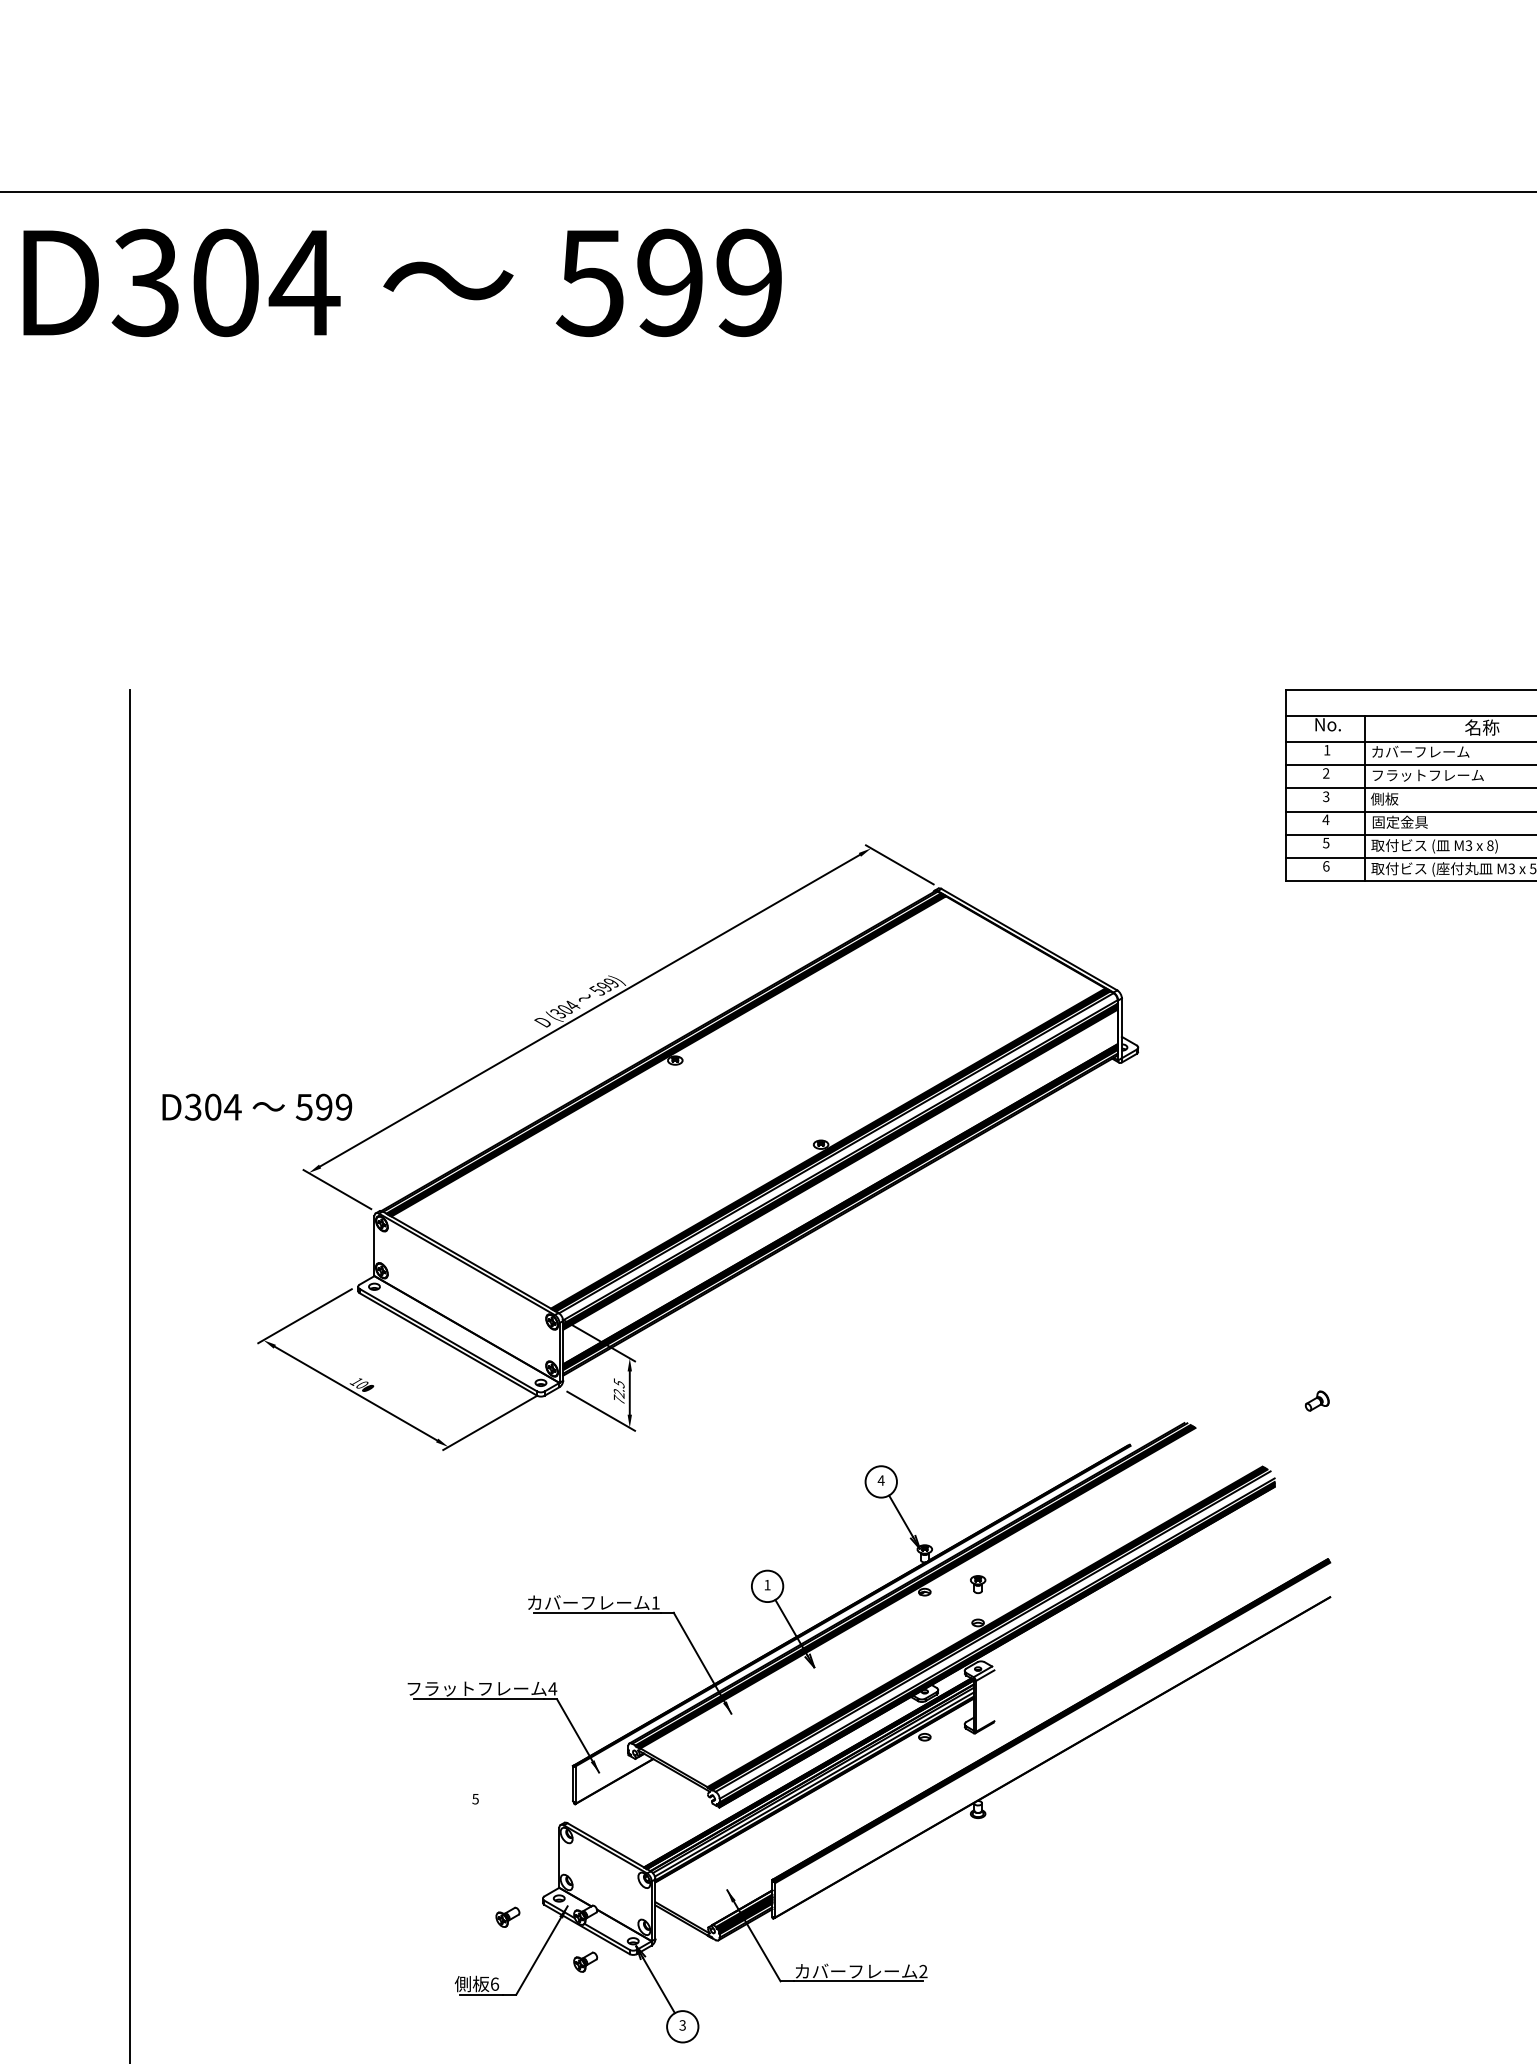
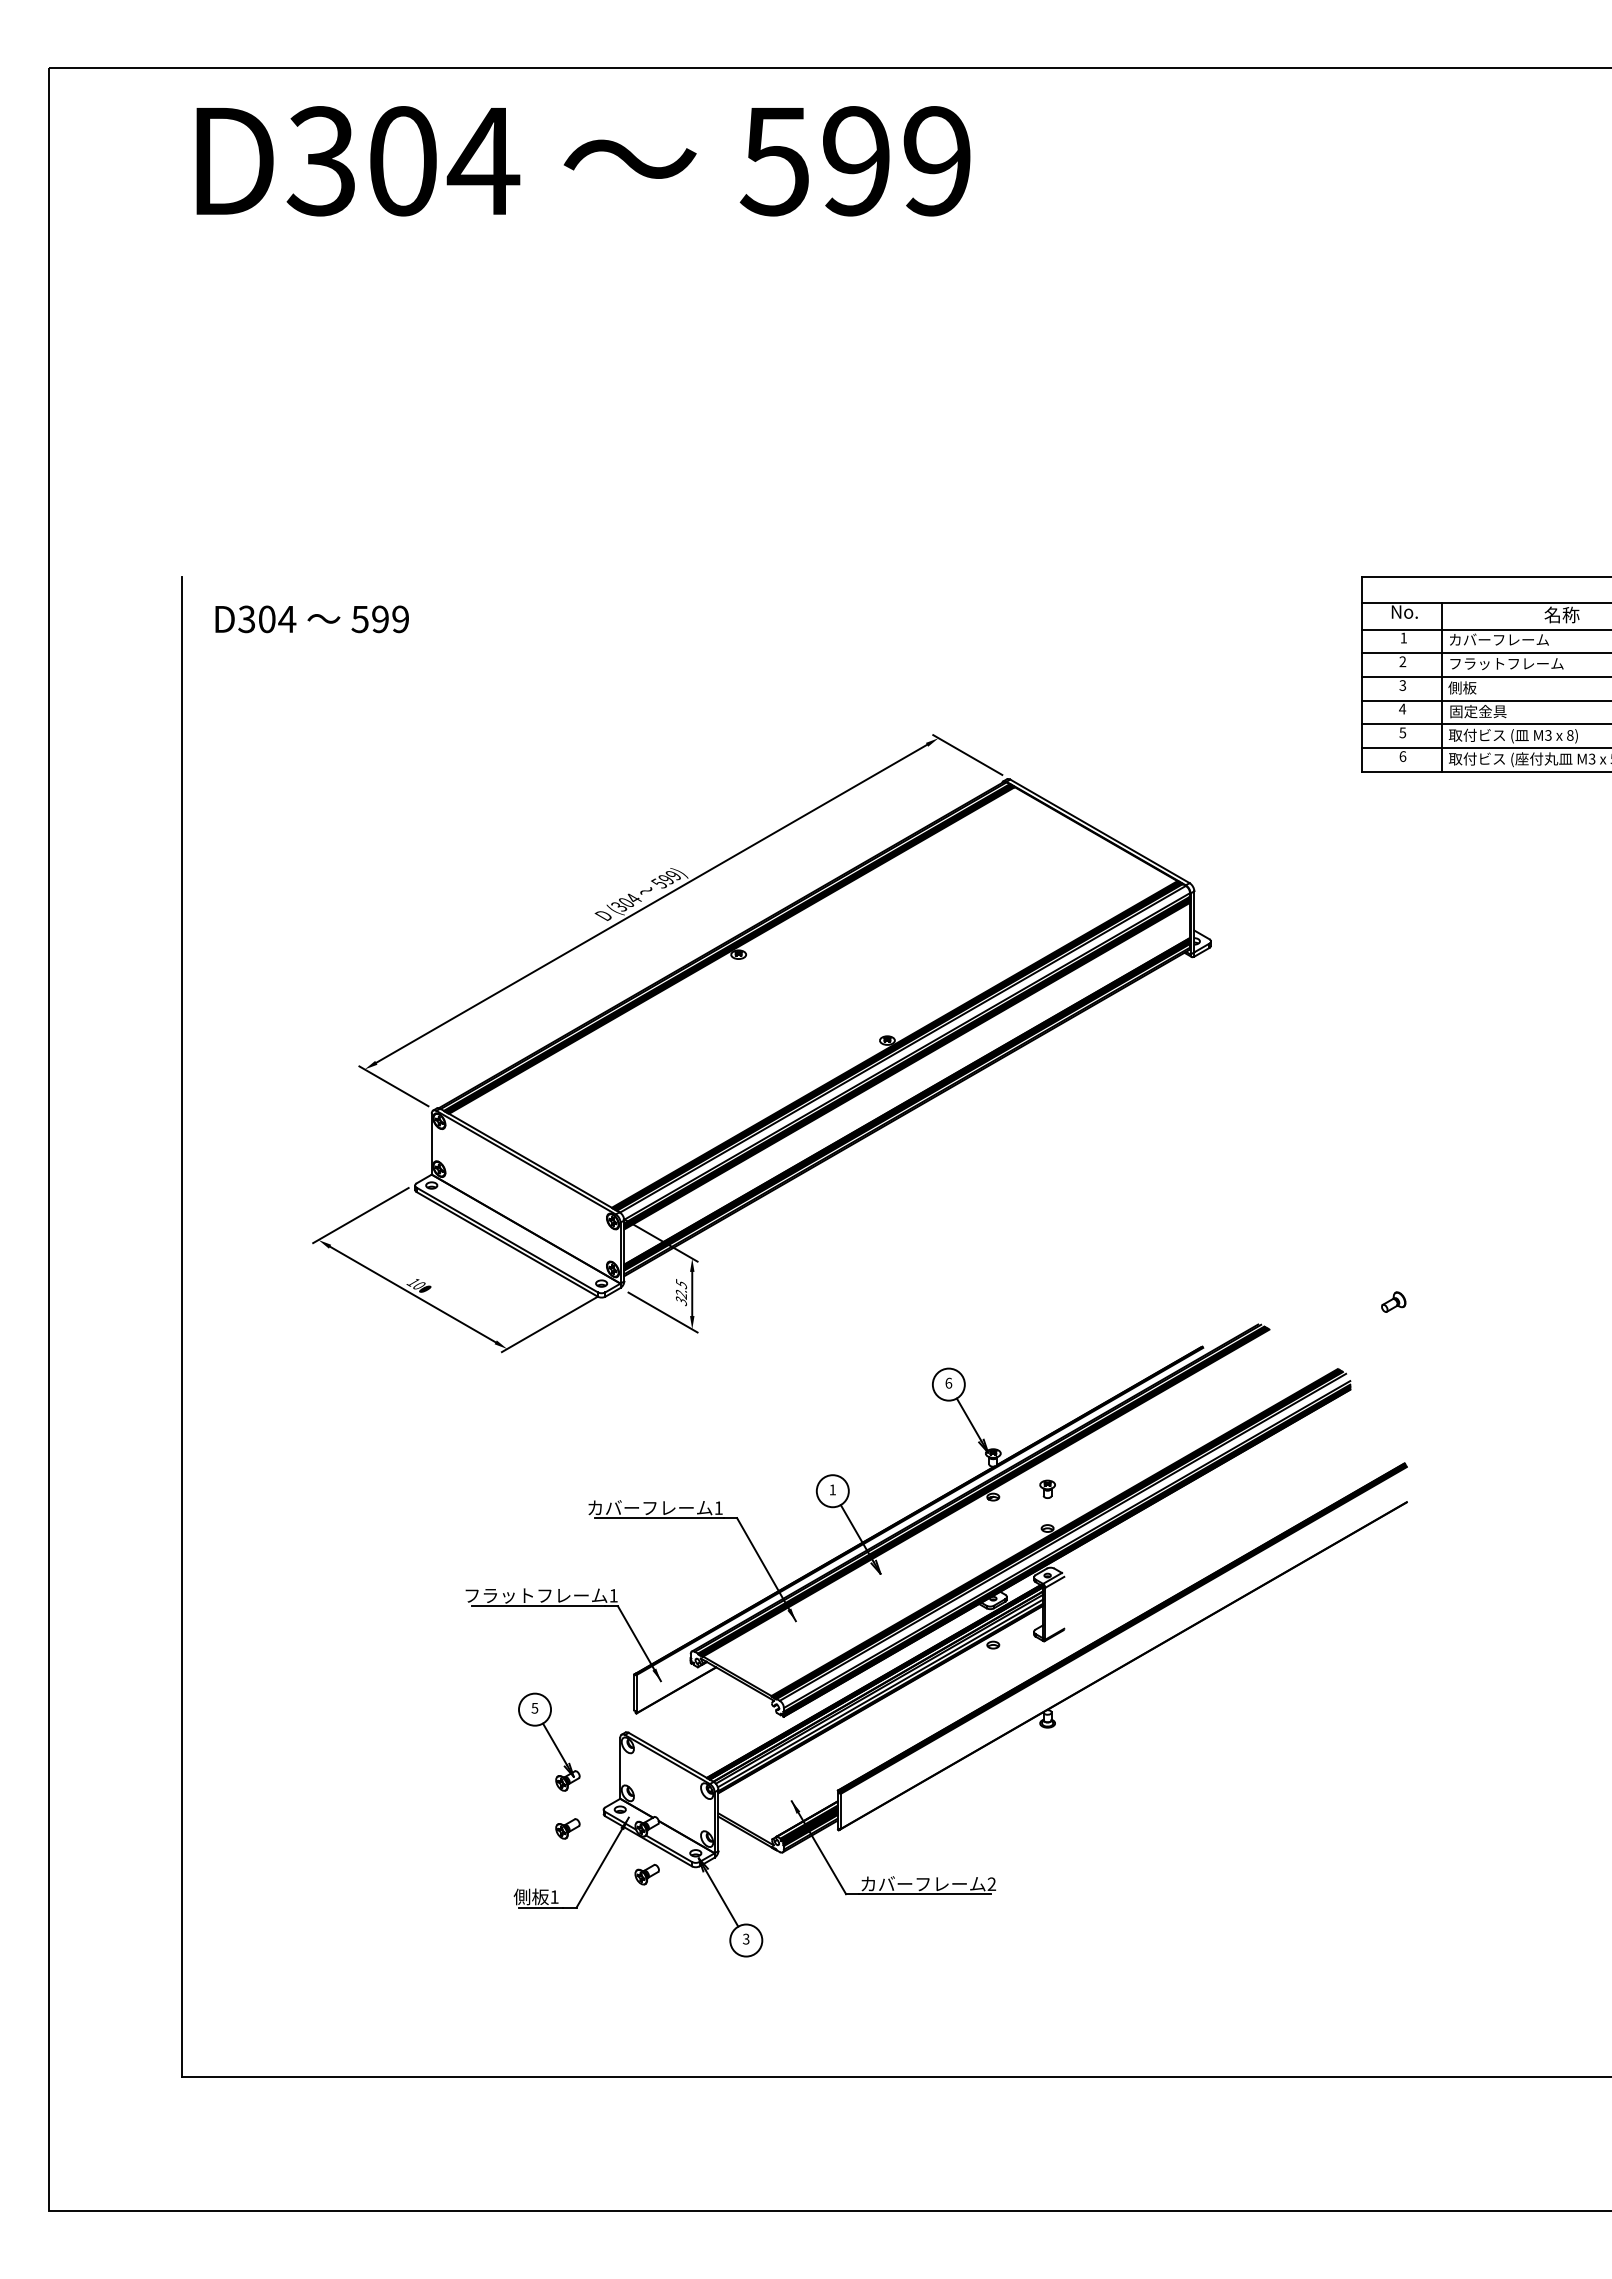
text: (402, 283) -> (583, 161), moved
text: (256, 1107) -> (311, 619), moved
text: (619, 1399) -> (681, 1300), 72.5 -> 32.5
text: (880, 1479) -> (948, 1382), 4 -> 6
text: (552, 1688) -> (613, 1595), 4 -> 1
part: (489, 1831) -> (549, 1741), added
text: (494, 1983) -> (554, 1896), 6 -> 1

